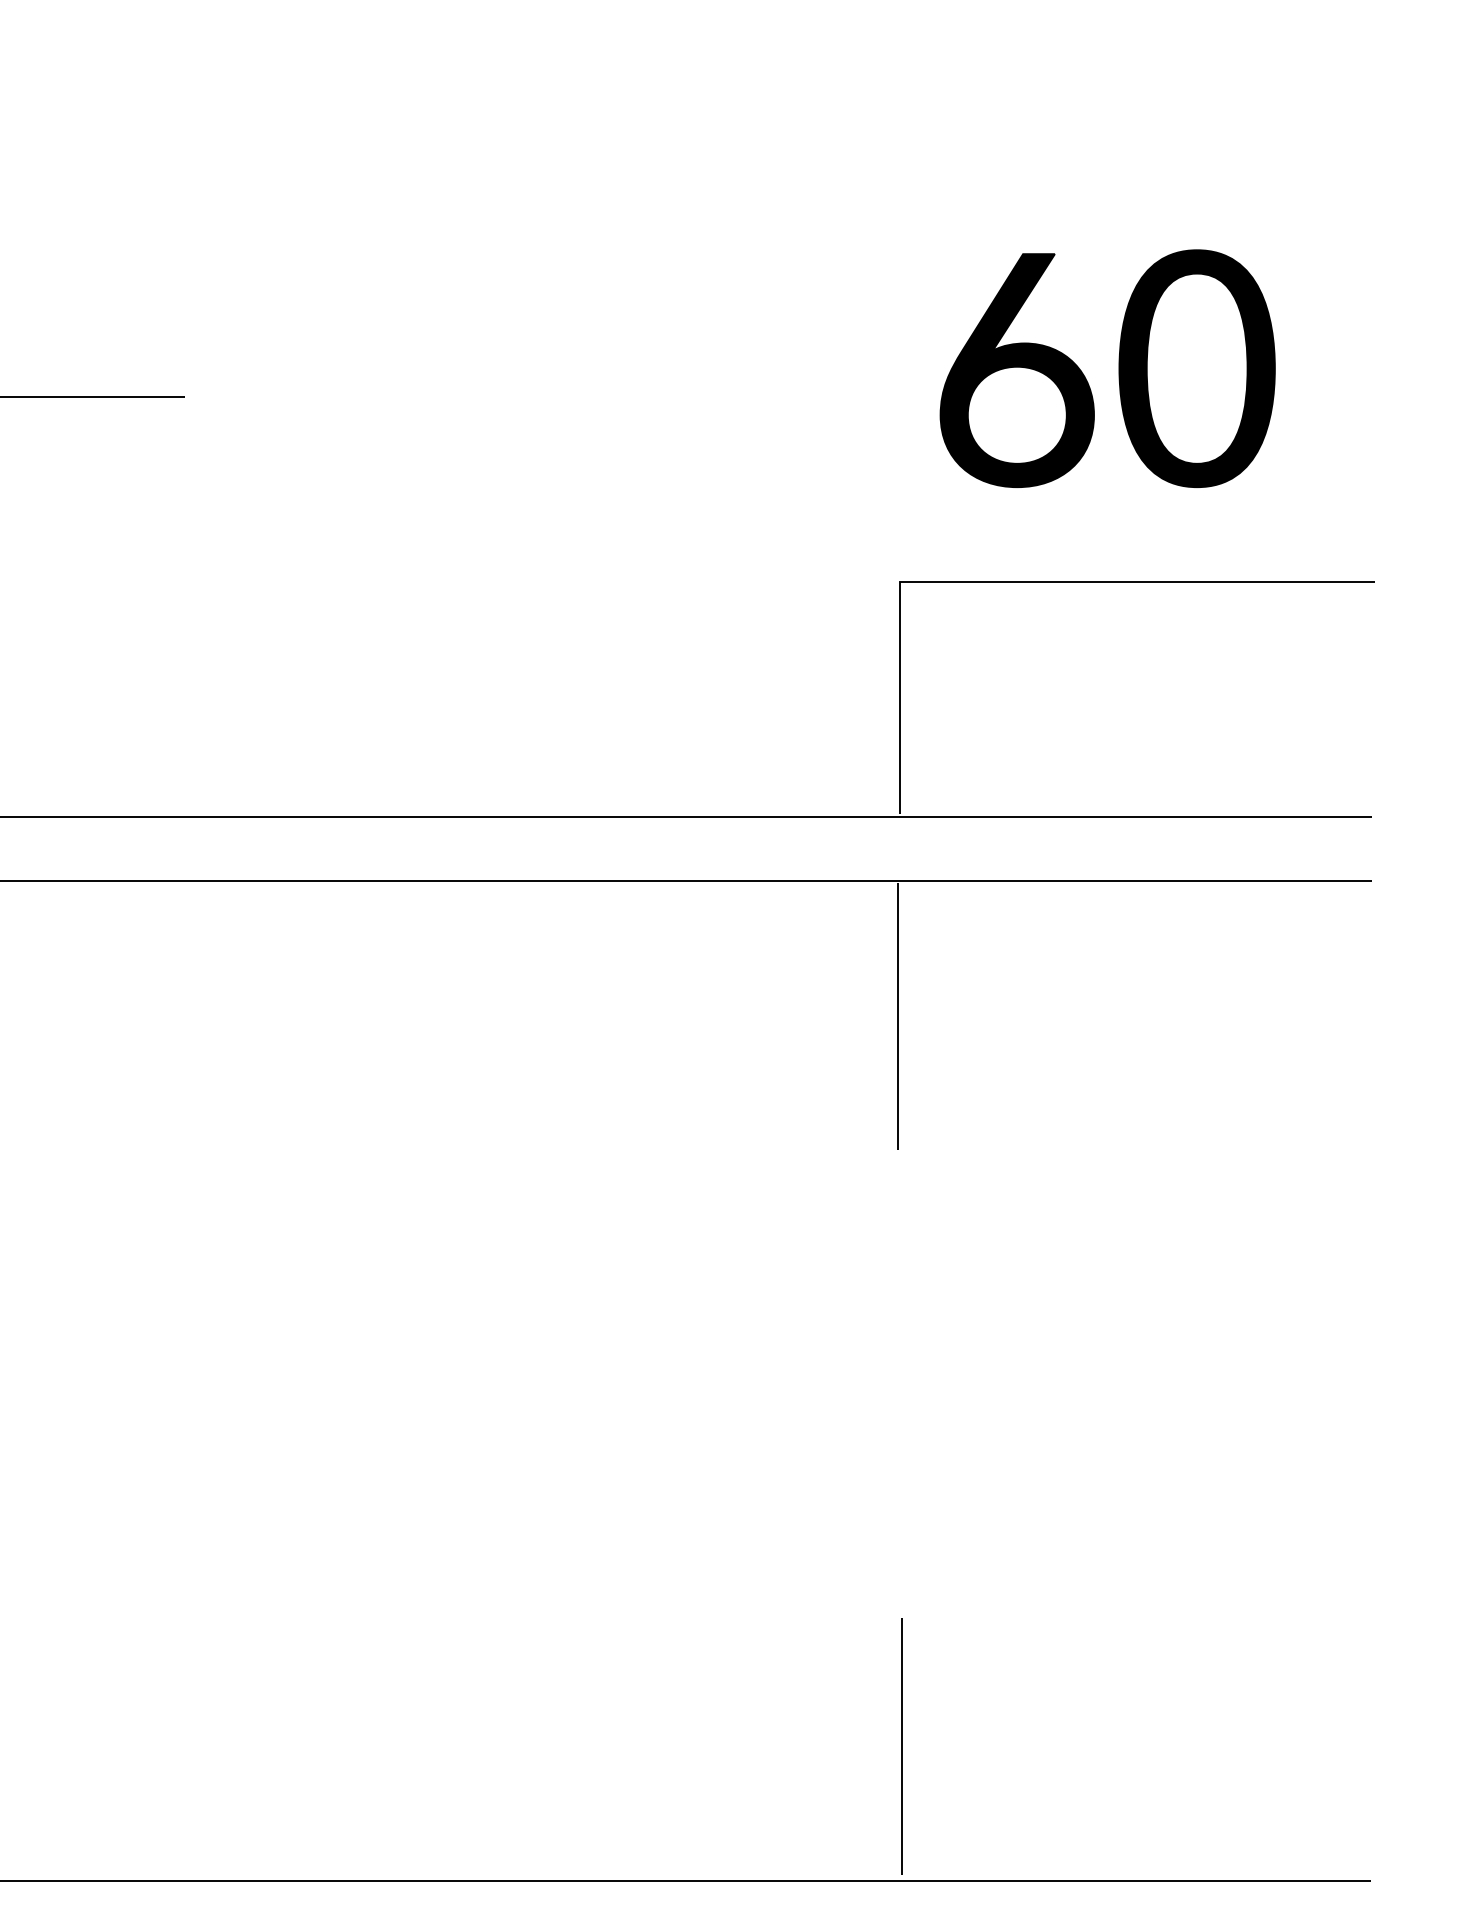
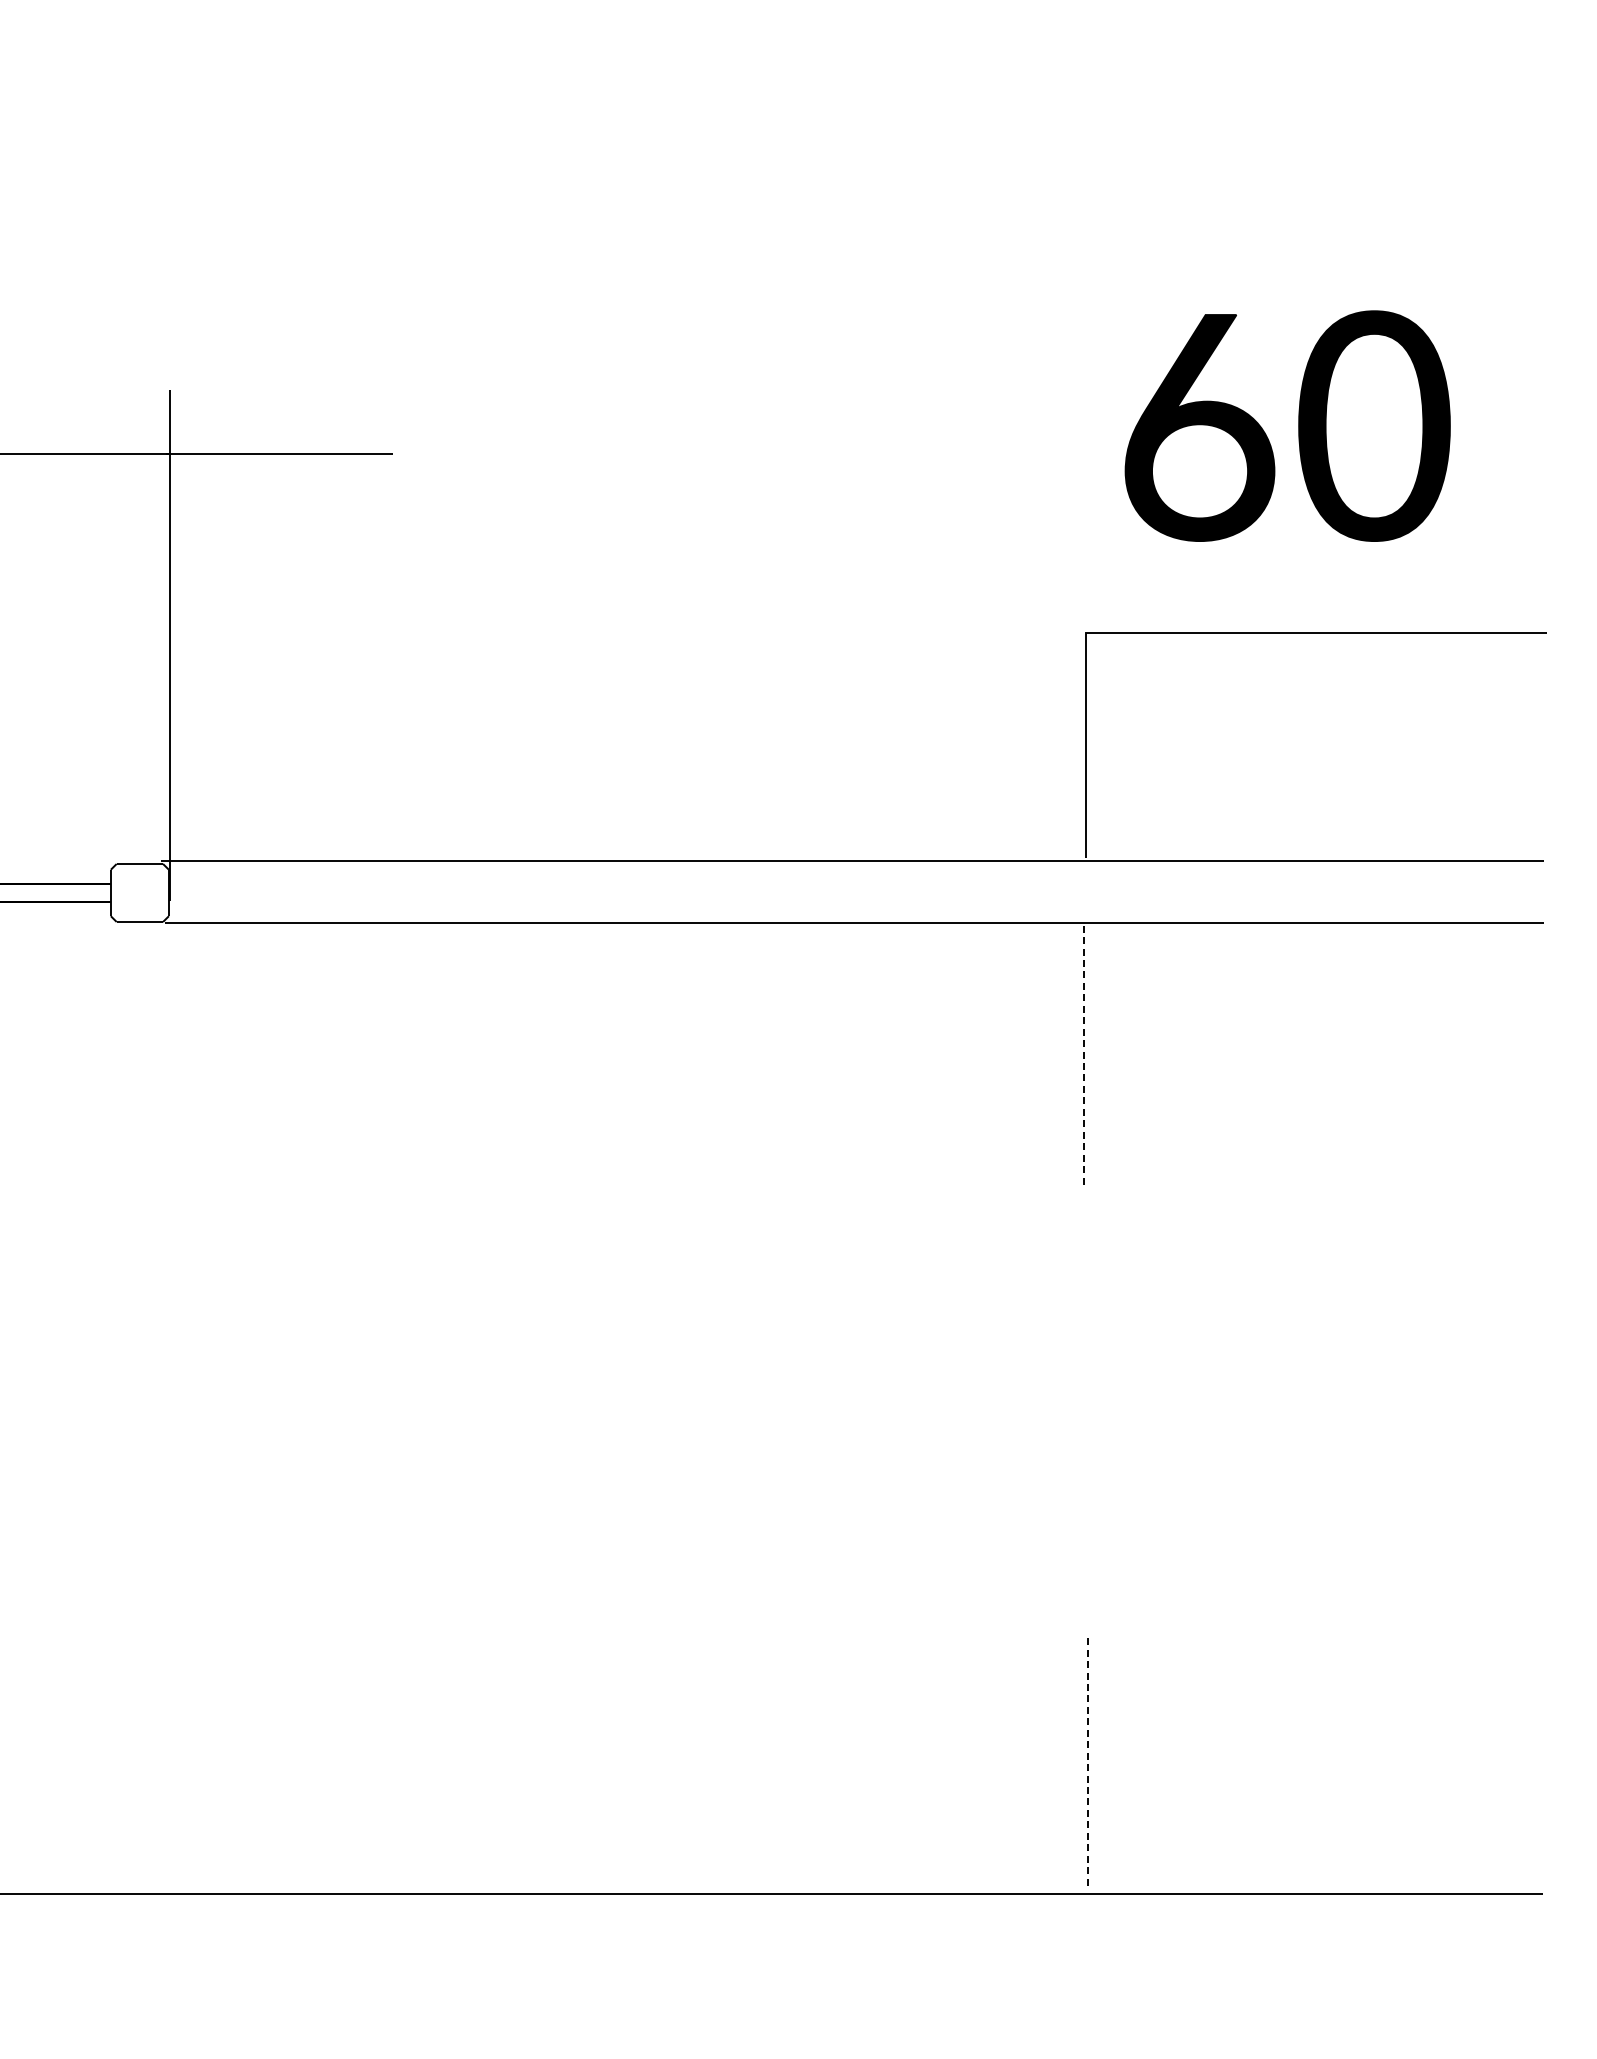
line: (897, 1016) -> (1083, 1054), solid -> dashed
line: (901, 1746) -> (1087, 1762), solid -> dashed

